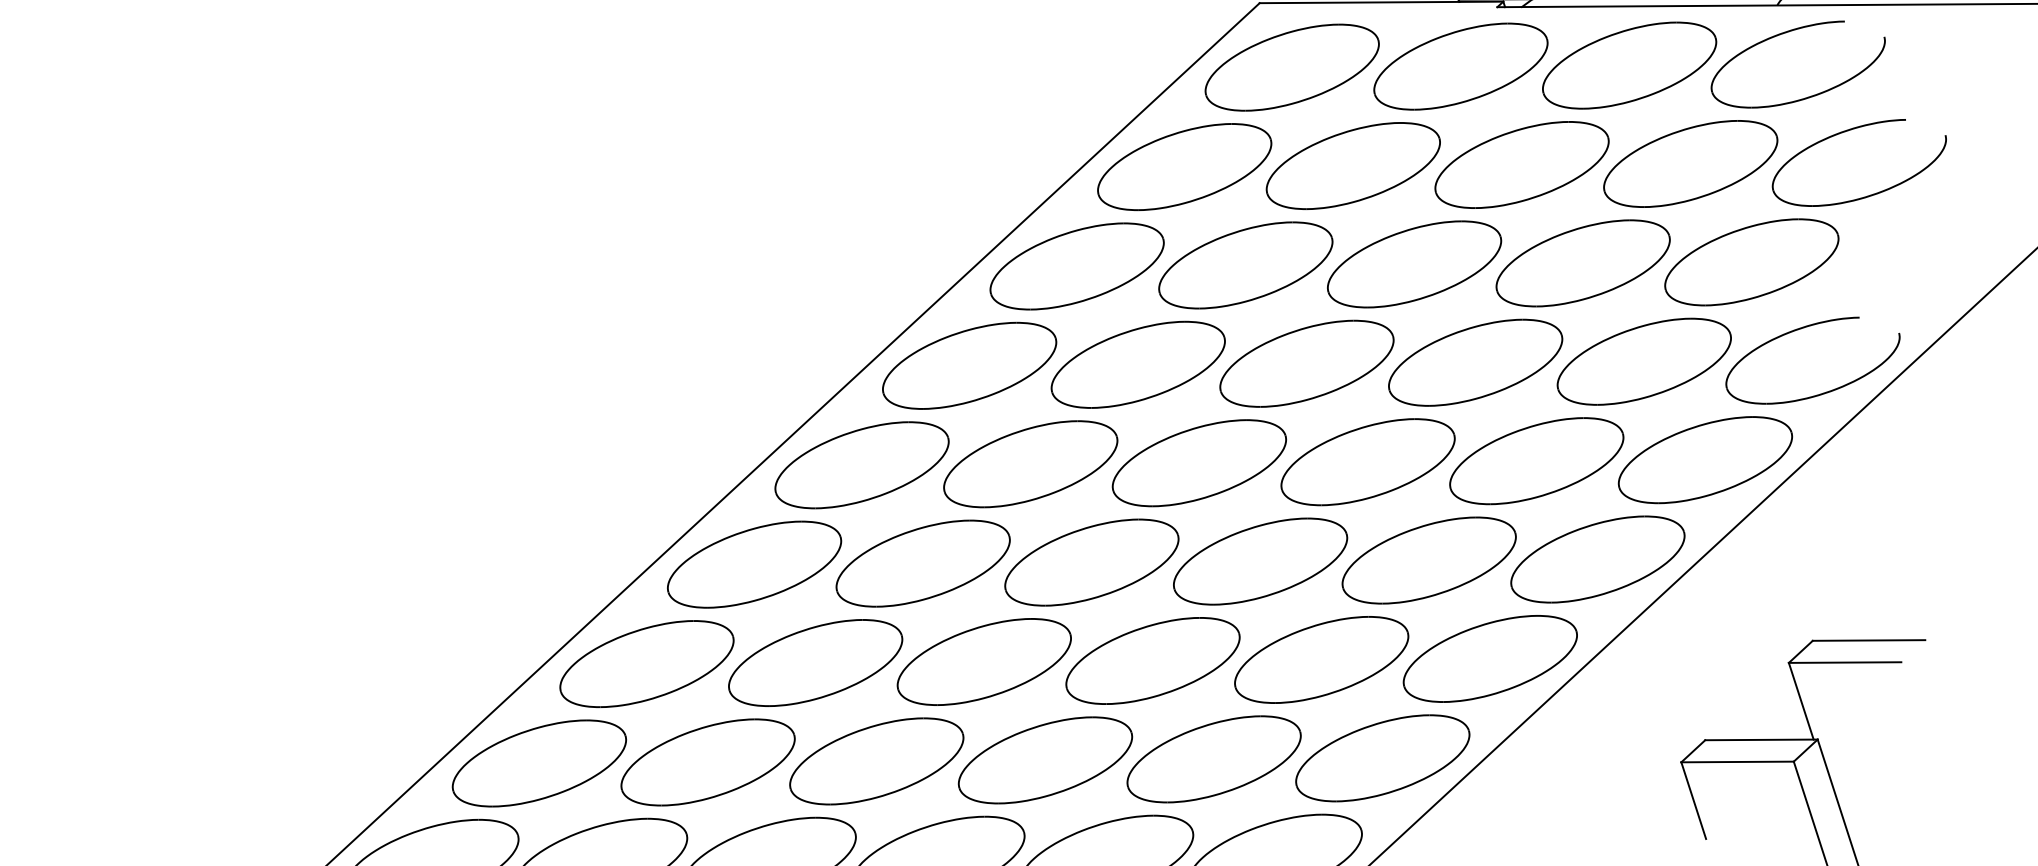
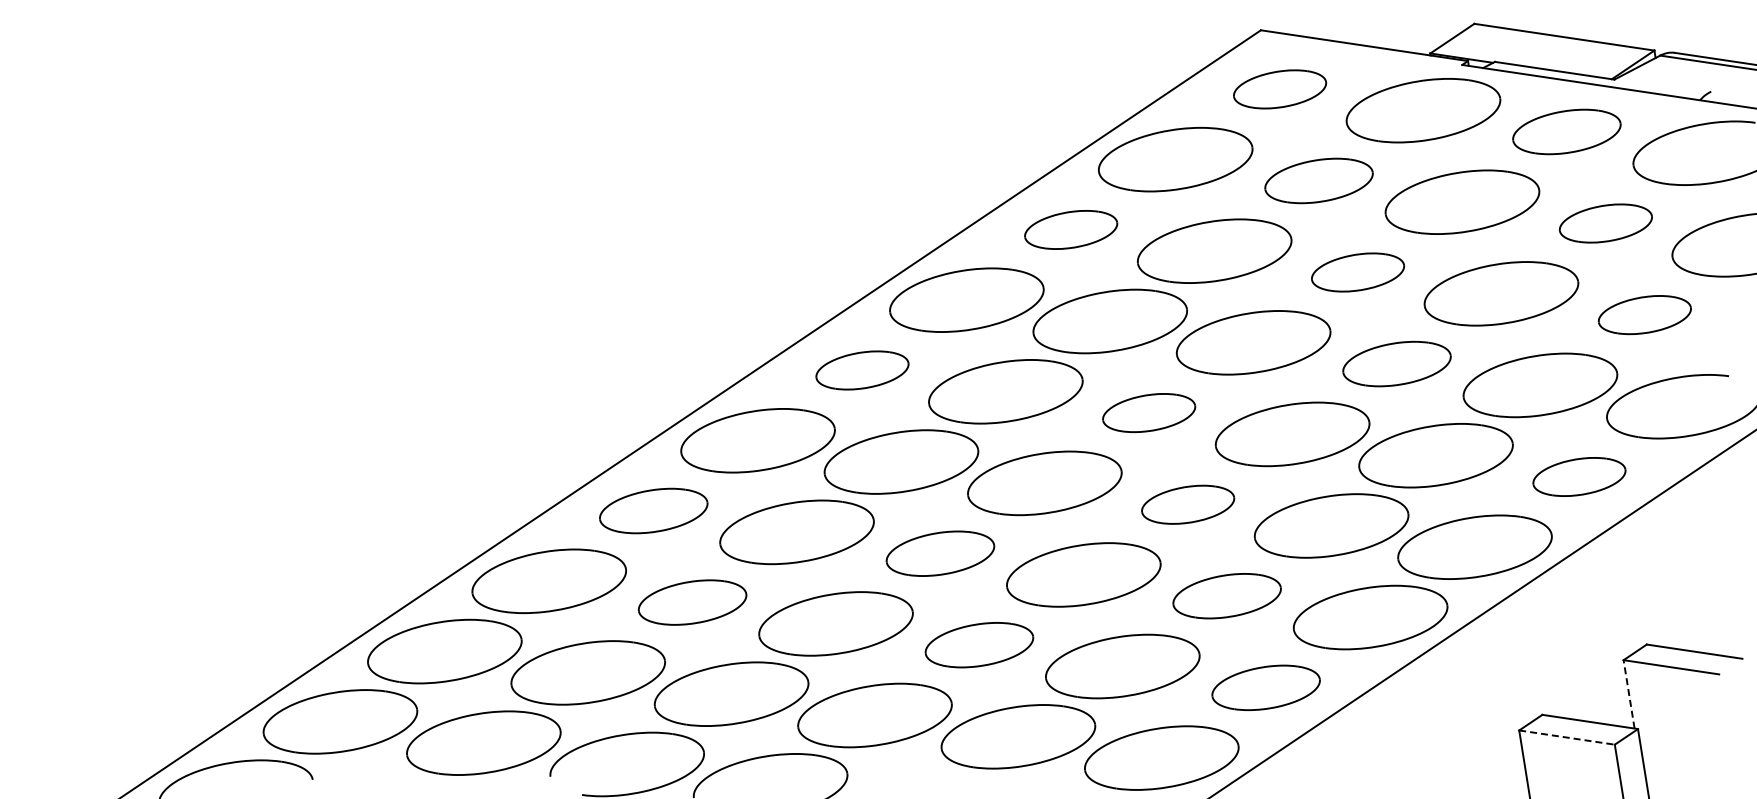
part: (1629, 65) -> (1566, 131), size x0.7
part: (1291, 67) -> (1279, 89), size x0.6
part: (1690, 163) -> (1605, 223), size x0.6
part: (1352, 165) -> (1318, 180), size x0.7
part: (1751, 261) -> (1644, 314), size x0.6
part: (1413, 264) -> (1357, 272), size x0.6
part: (1076, 266) -> (1070, 229), size x0.6
part: (1474, 362) -> (1396, 363), size x0.7
part: (1705, 459) -> (1579, 476), size x0.6
part: (1198, 462) -> (1148, 412), size x0.6
part: (862, 465) -> (862, 370), size x0.6
part: (1259, 561) -> (1187, 504), size x0.6
part: (1320, 659) -> (1226, 595), size x0.7
part: (984, 661) -> (940, 553), size x0.7
part: (646, 663) -> (653, 510), size x0.7
line: (1801, 701) -> (1629, 694), solid -> dashed
part: (1381, 758) -> (1265, 687), size x0.7
part: (1045, 759) -> (979, 644), size x0.7
line: (1738, 761) -> (1567, 737), solid -> dashed
part: (707, 762) -> (692, 602), size x0.7

